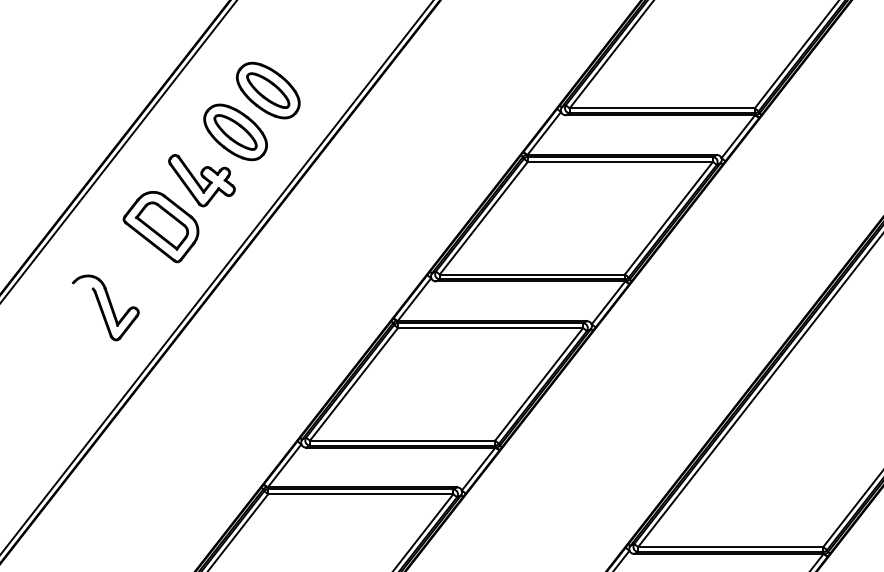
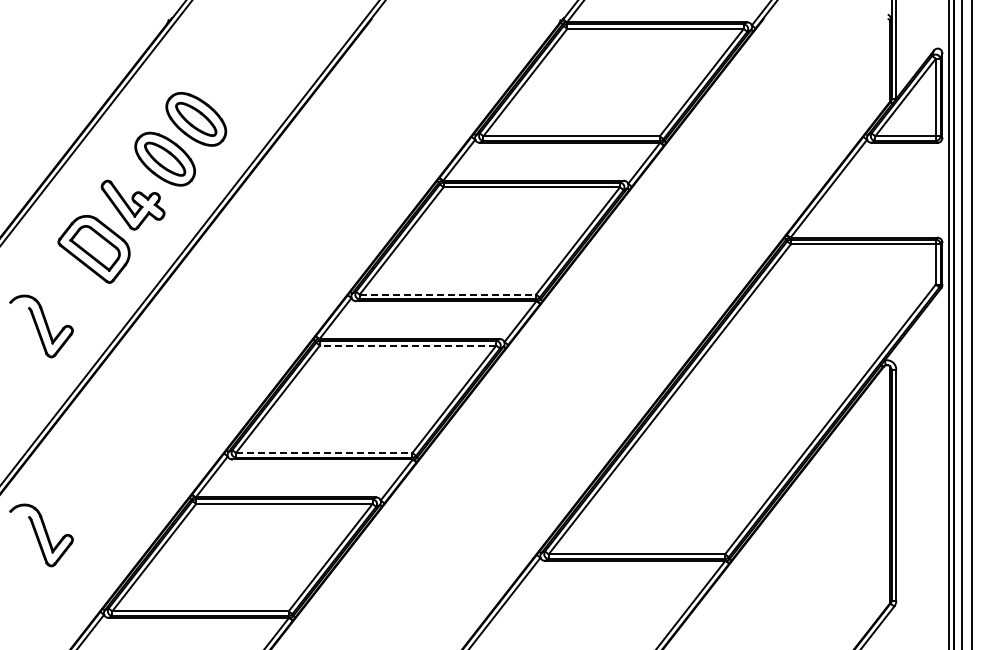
line: (532, 274) -> (448, 294), solid -> dashed
line: (489, 327) -> (407, 345), solid -> dashed
line: (402, 440) -> (324, 452), solid -> dashed
part: (105, 527) -> (41, 535), added

